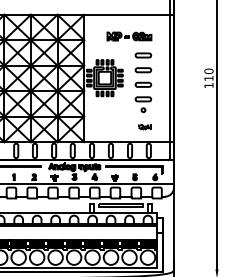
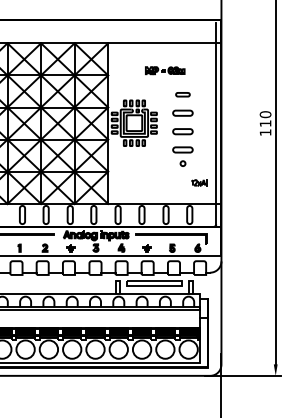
part: (128, 36) -> (164, 70), size x0.7
part: (143, 55) -> (182, 94), size x0.7
part: (144, 126) -> (199, 182), moved

